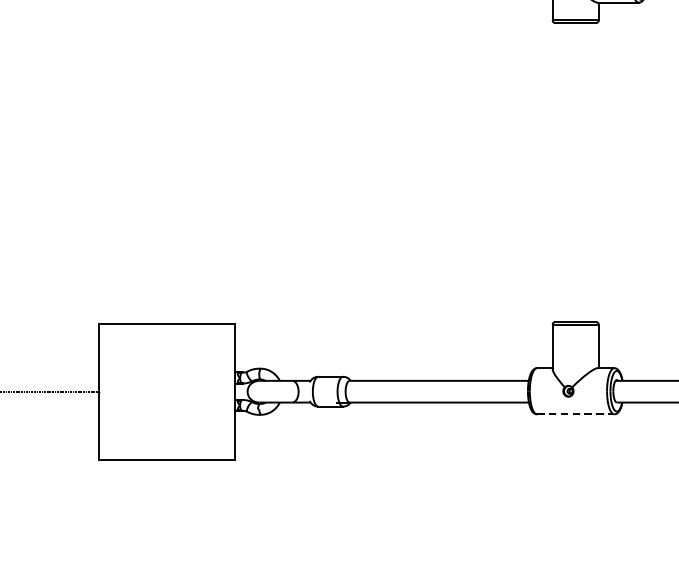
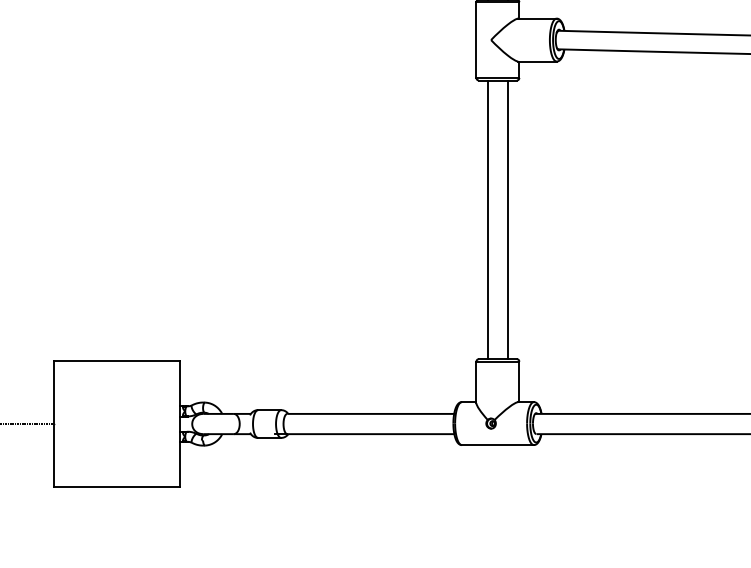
line: (564, 172) -> (487, 219), added
line: (587, 172) -> (508, 219), added
line: (575, 414) -> (497, 445), dashed -> solid

